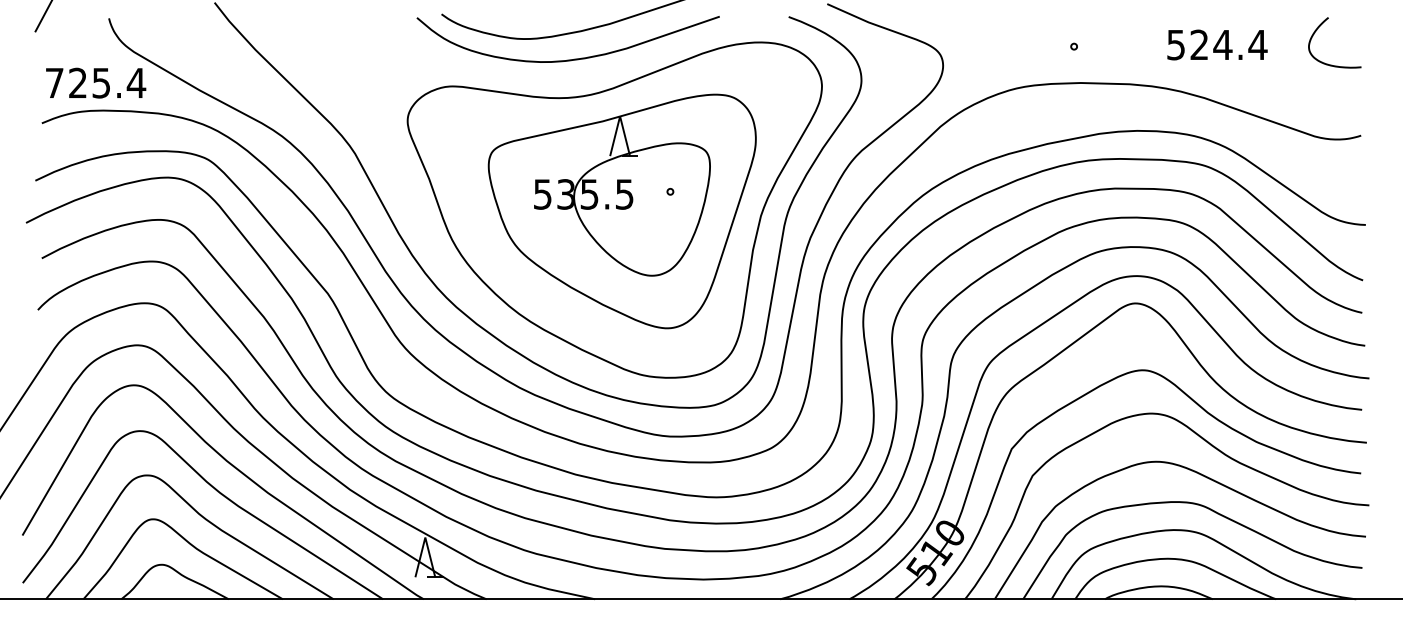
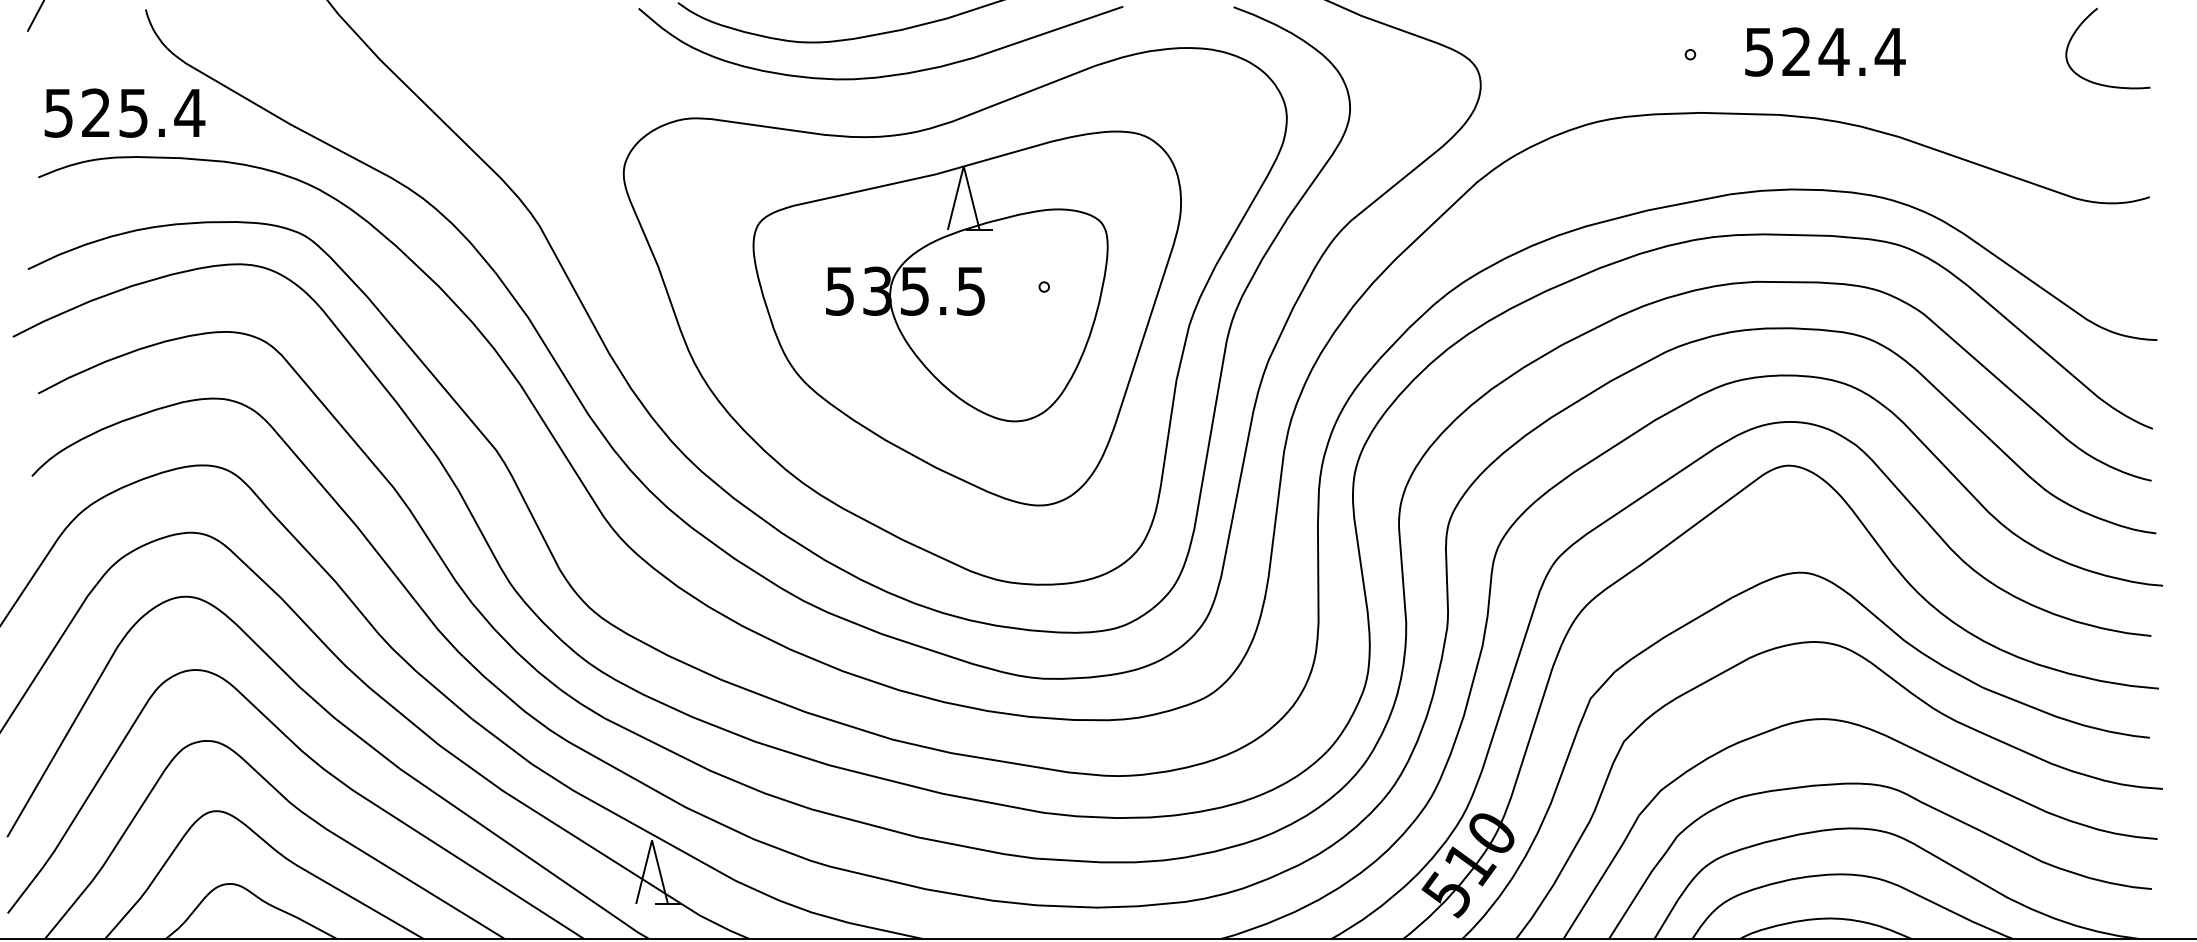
text: (1217, 44) -> (1825, 51), moved
text: (54, 83) -> (58, 113), 725.4 -> 525.4

